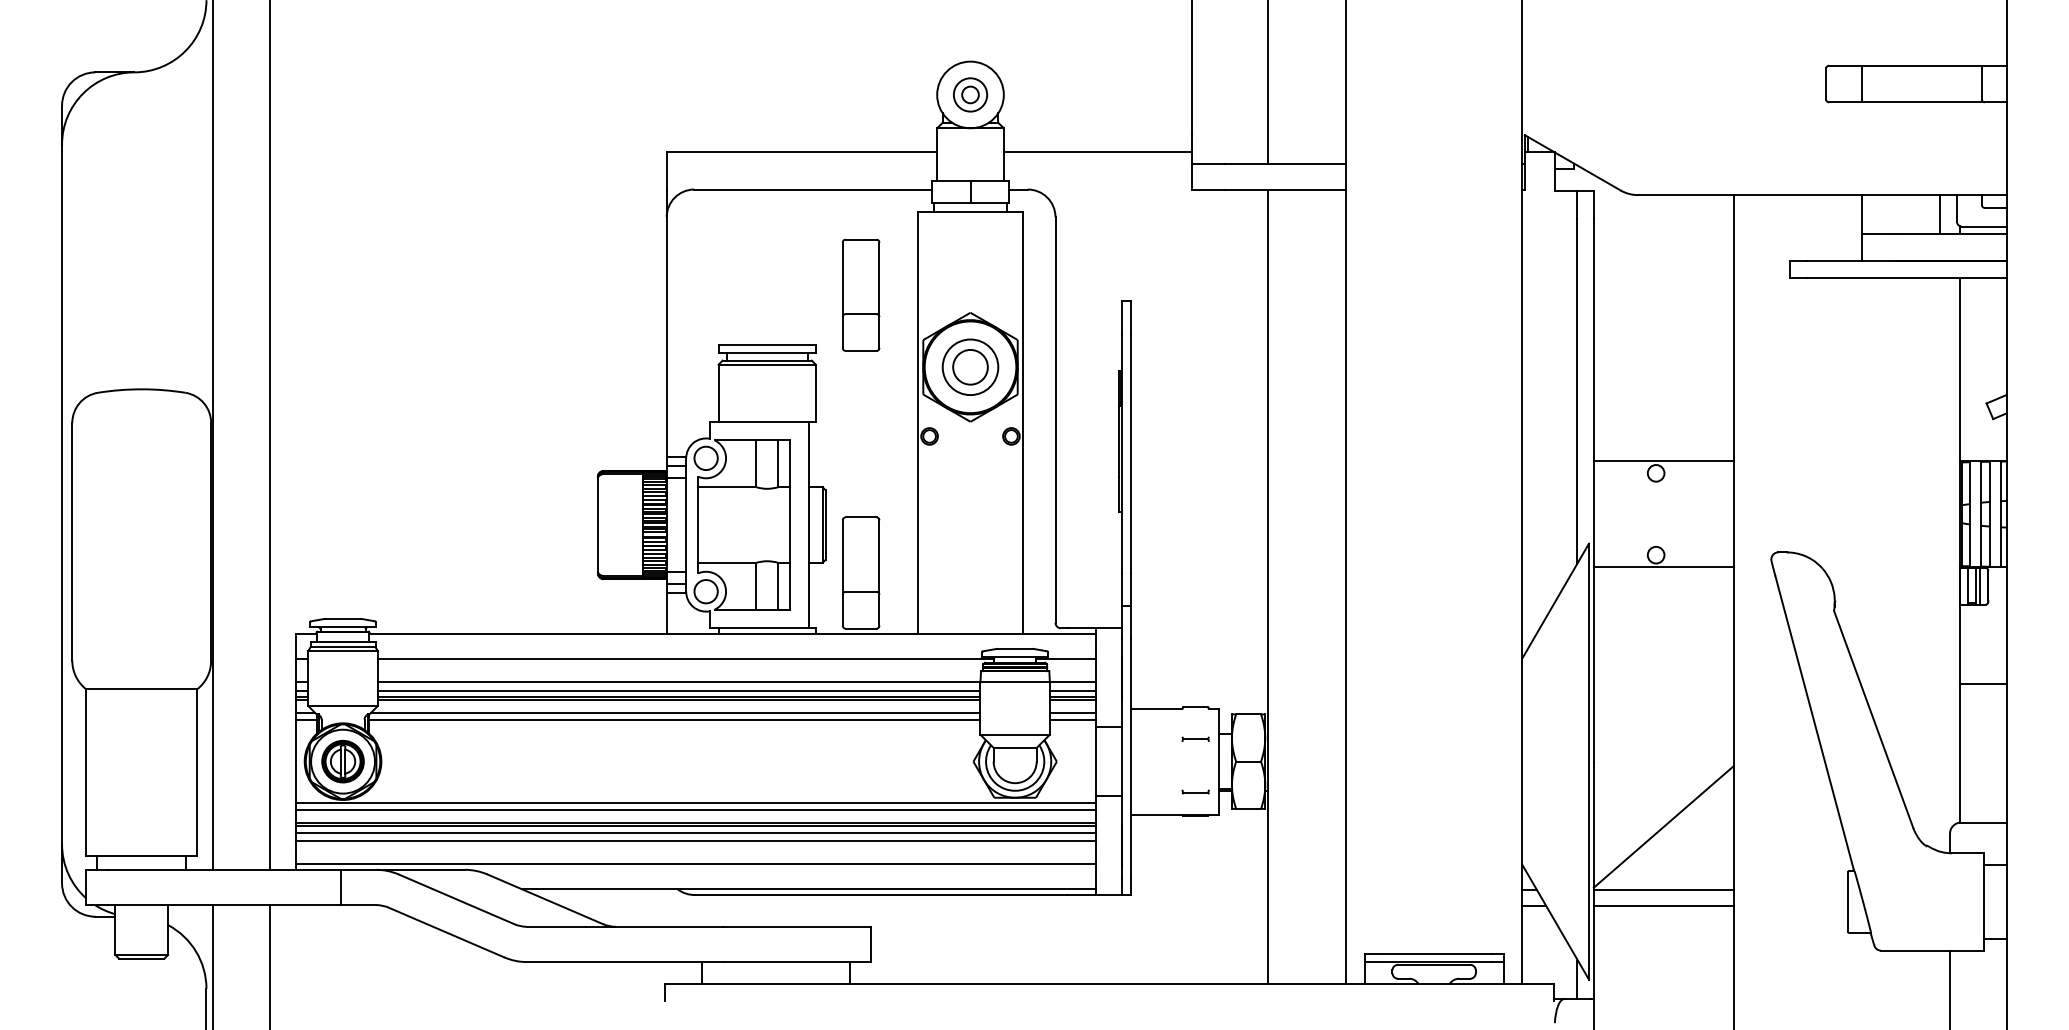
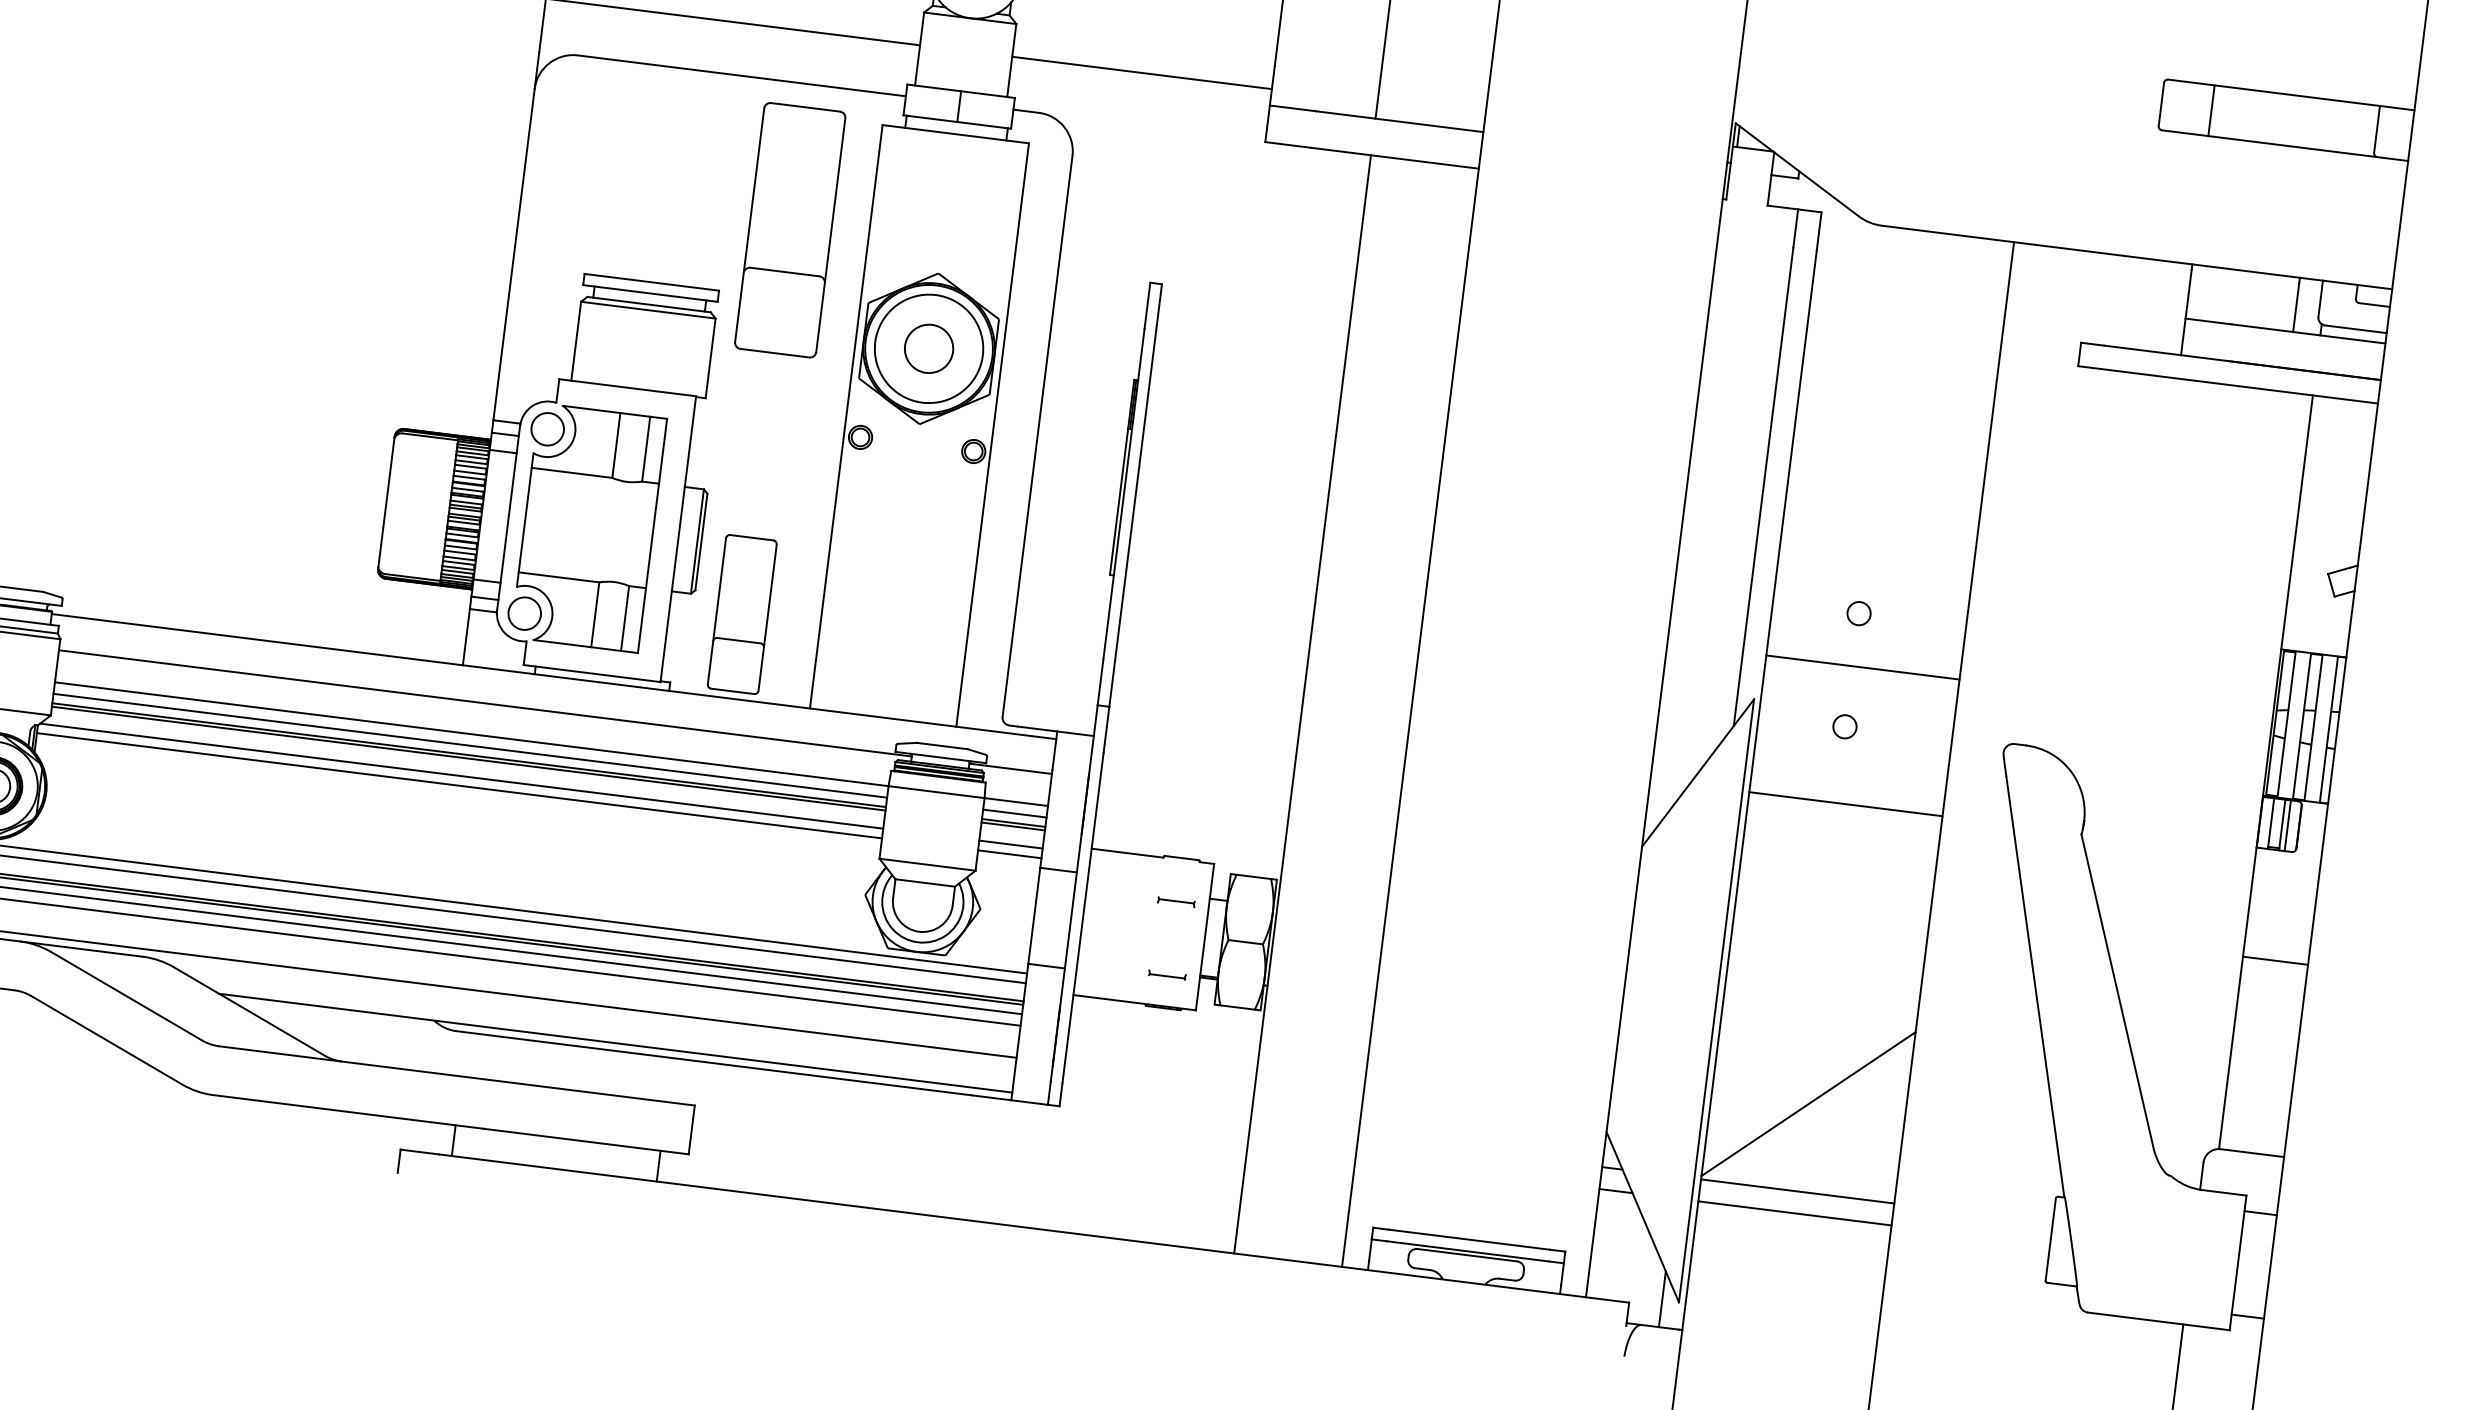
part: (860, 295) -> (789, 230), size x1.6
circle: (970, 367) -> (929, 349), size x1.4
line: (1663, 461) -> (1862, 667), moved
line: (1663, 567) -> (1845, 804), moved

